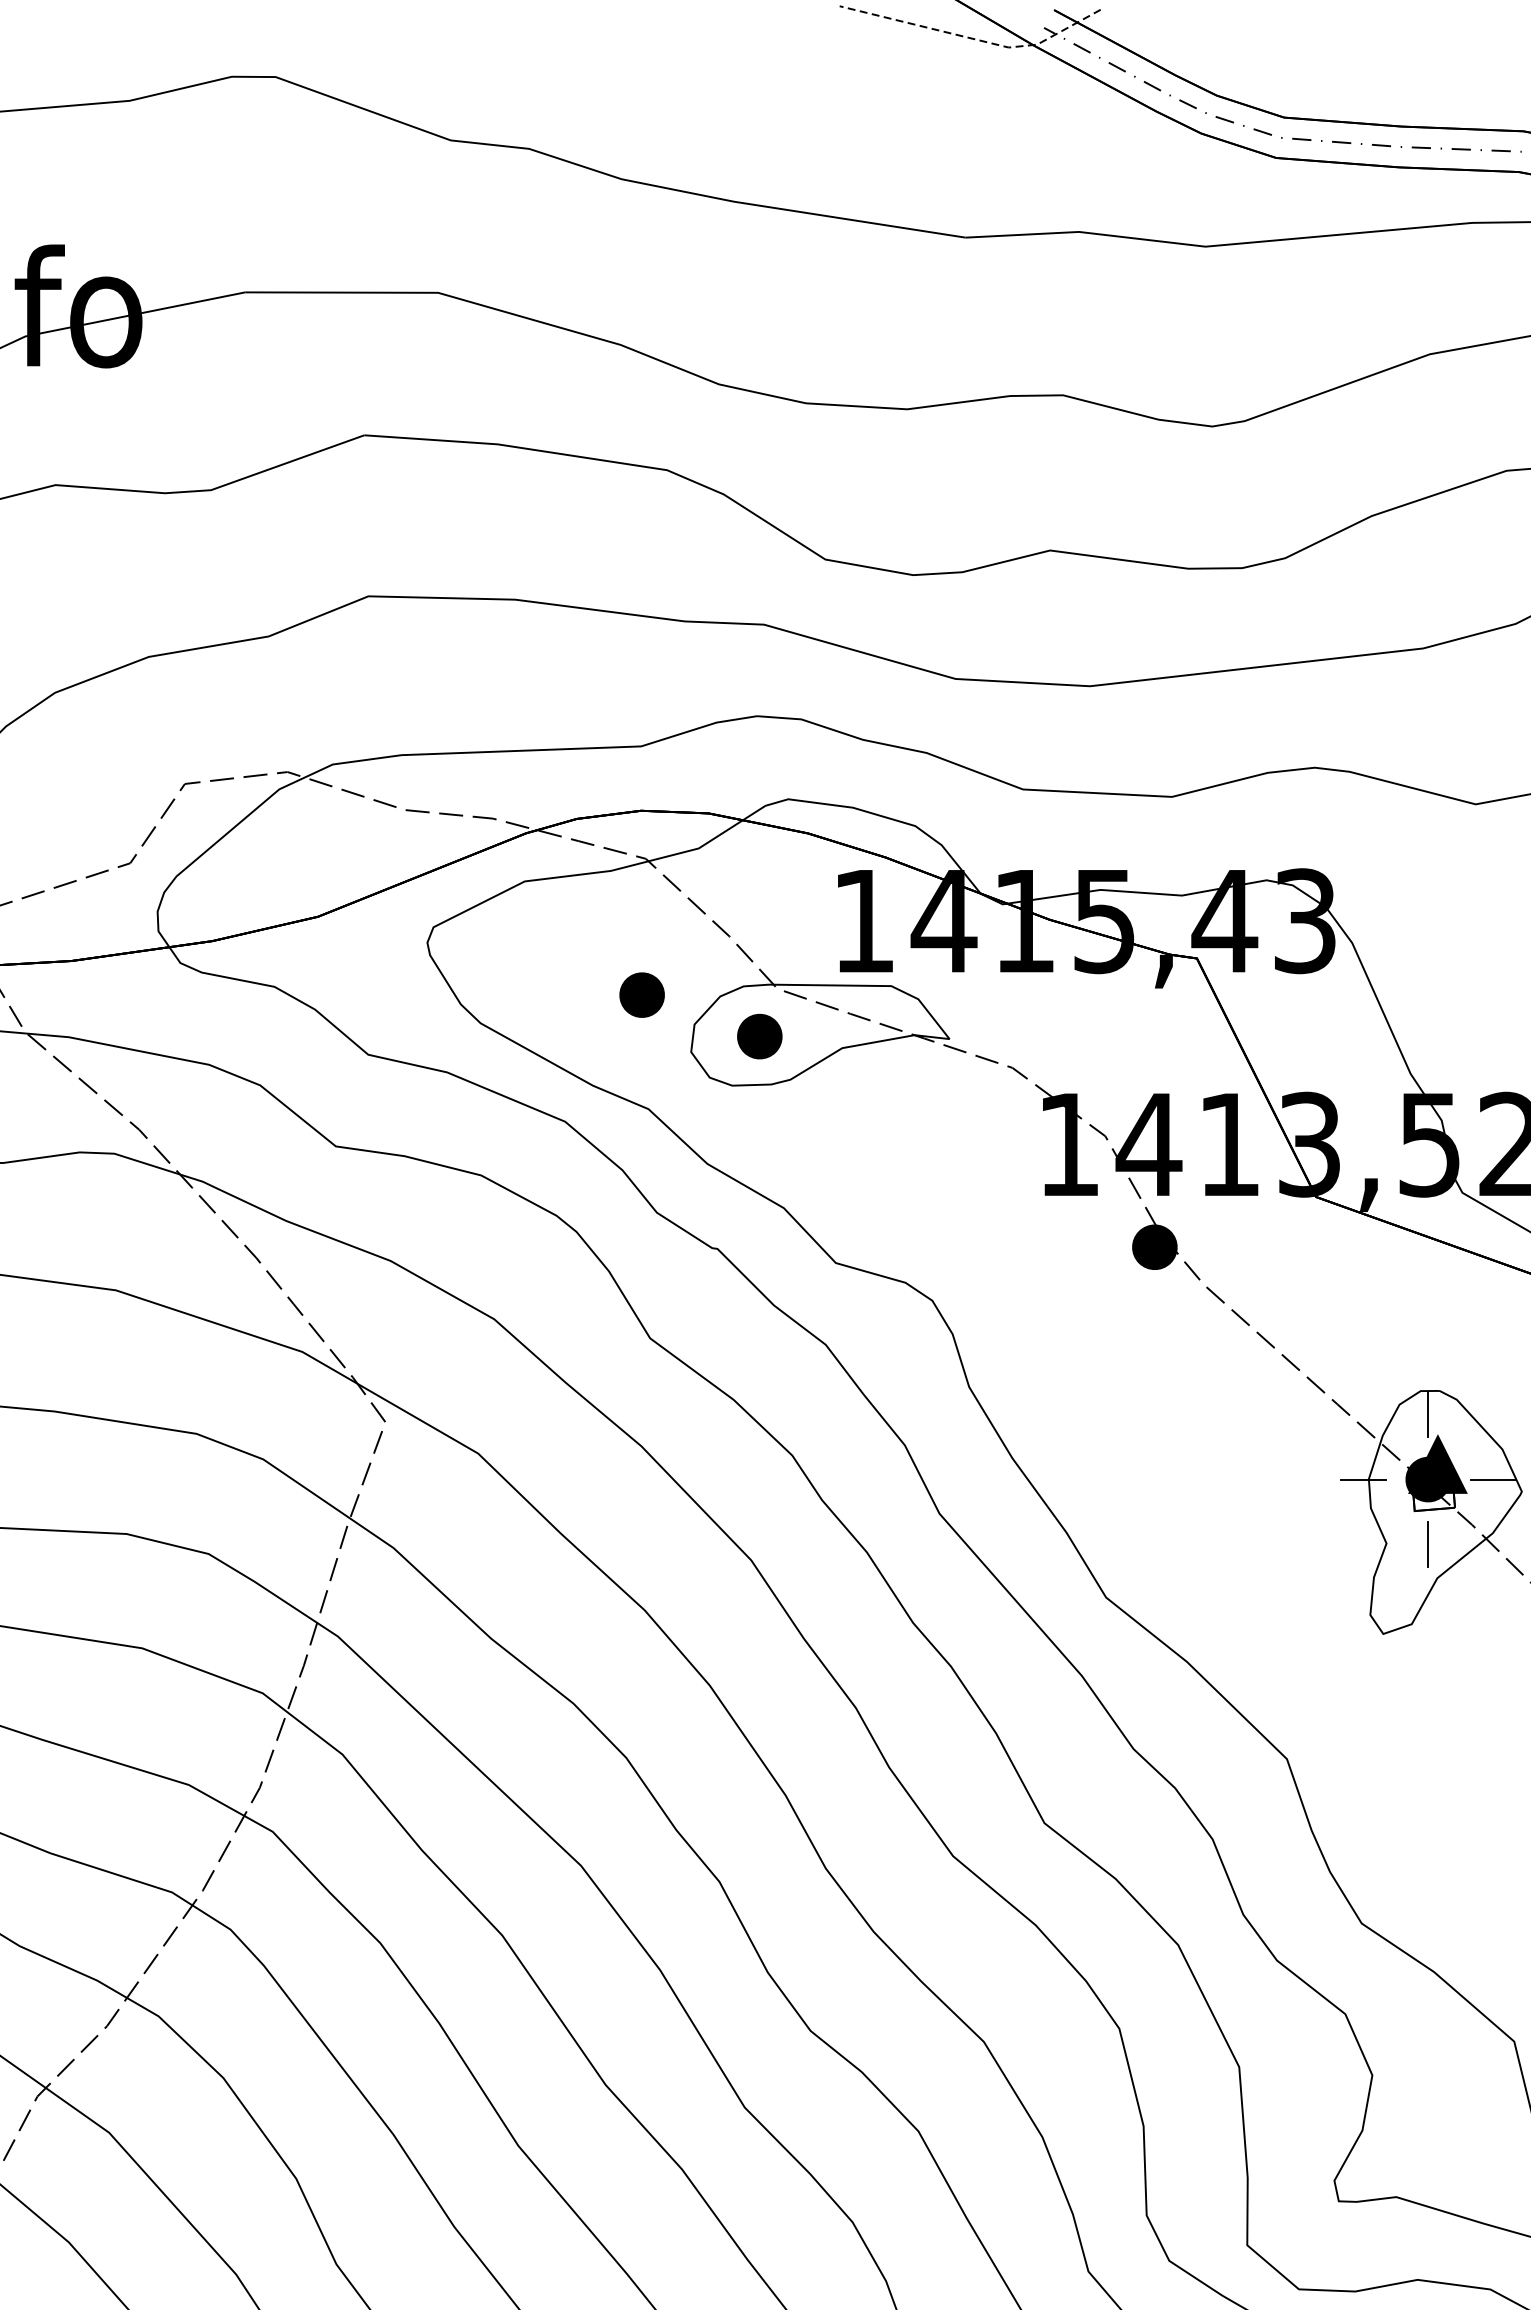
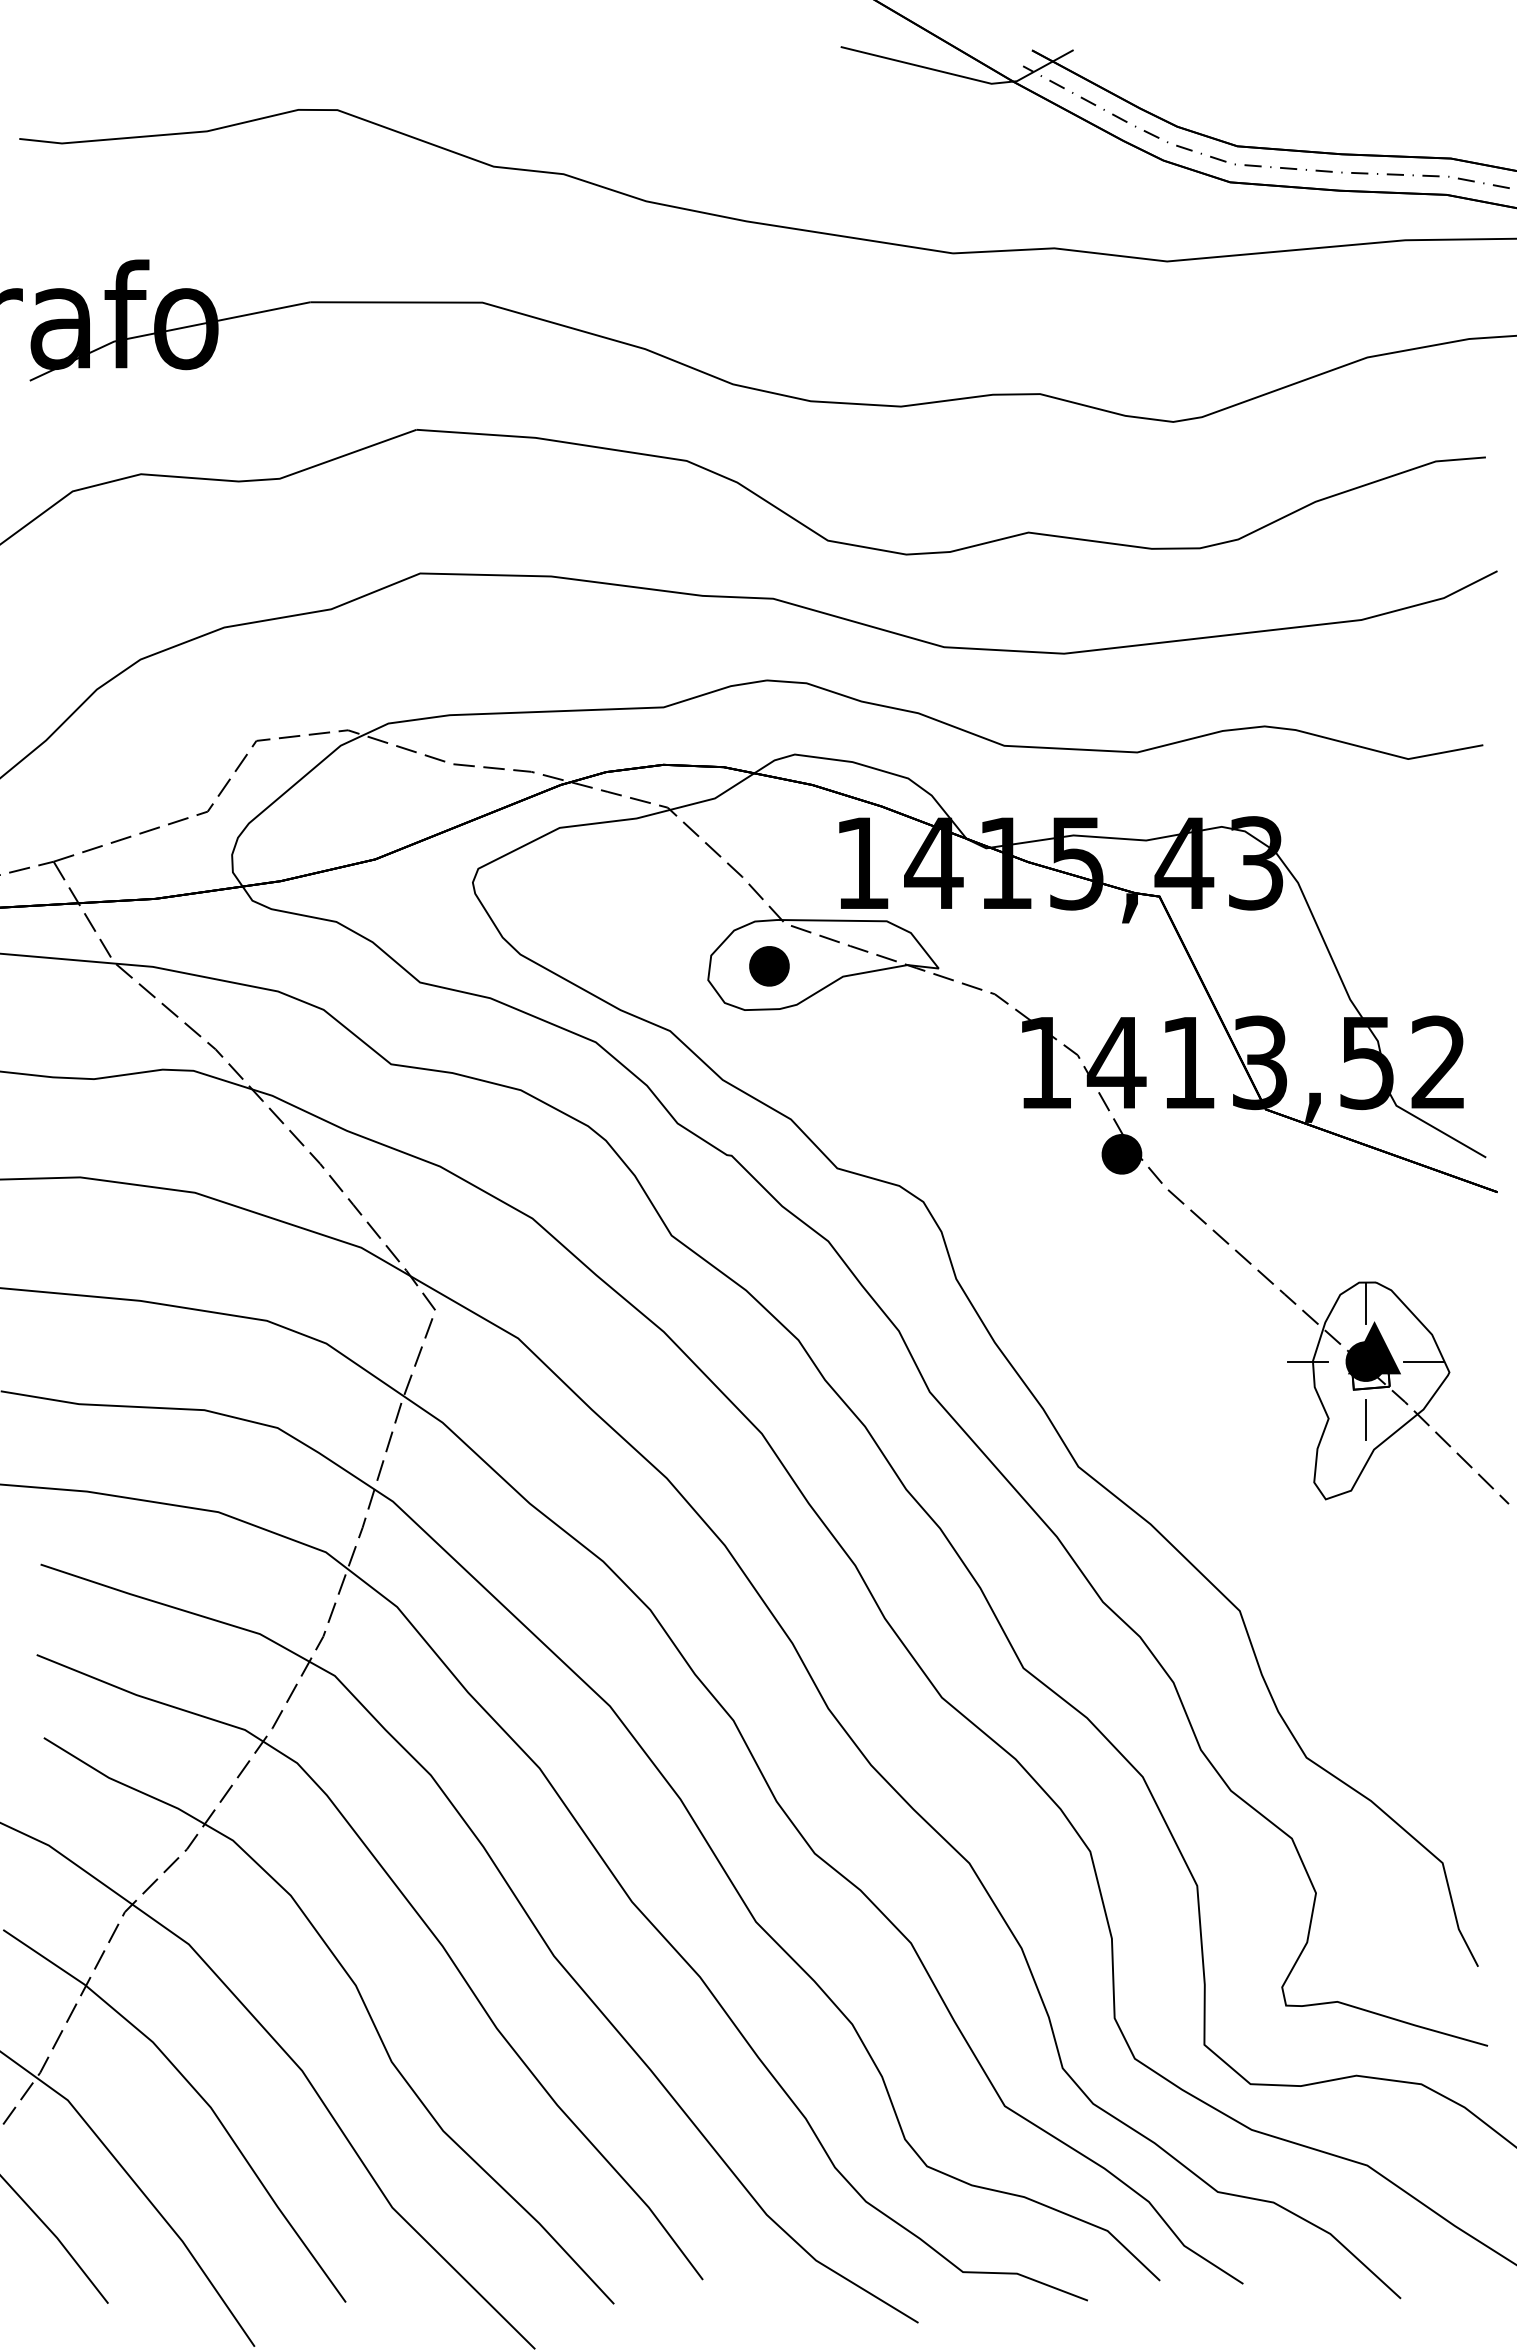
line: (973, 39) -> (960, 76), dashed -> solid
part: (642, 995) -> (664, 929), removed

